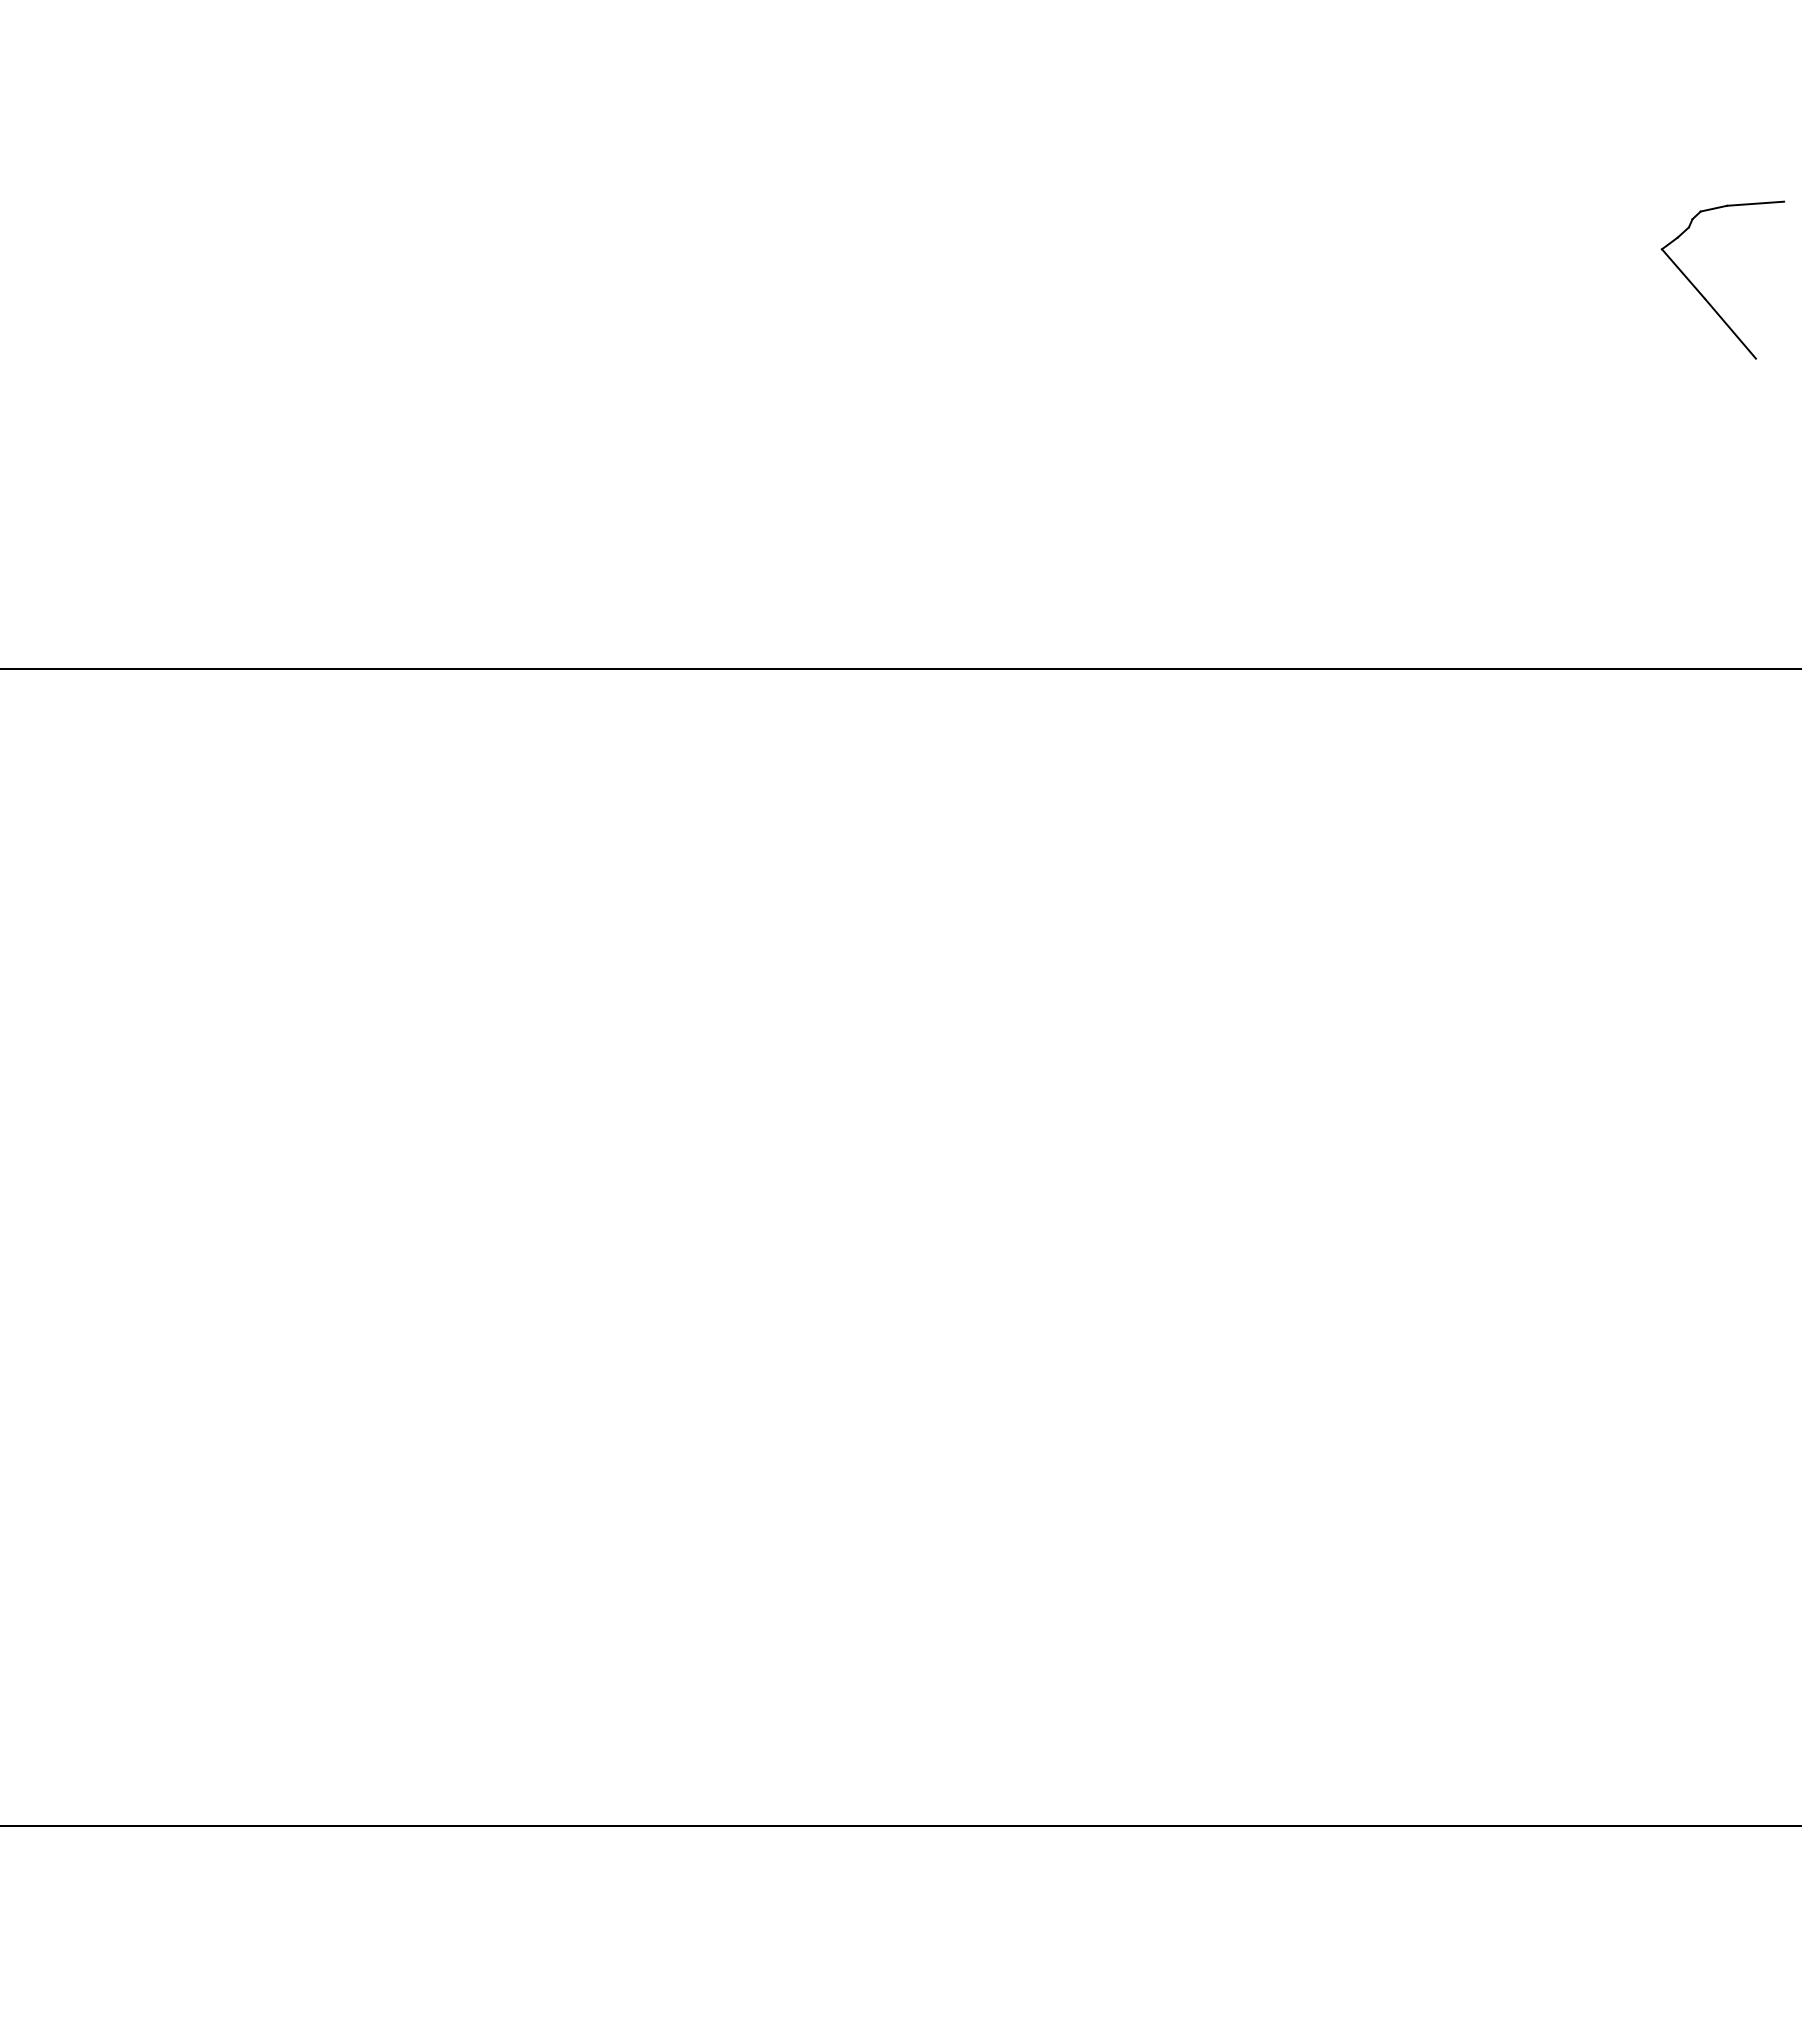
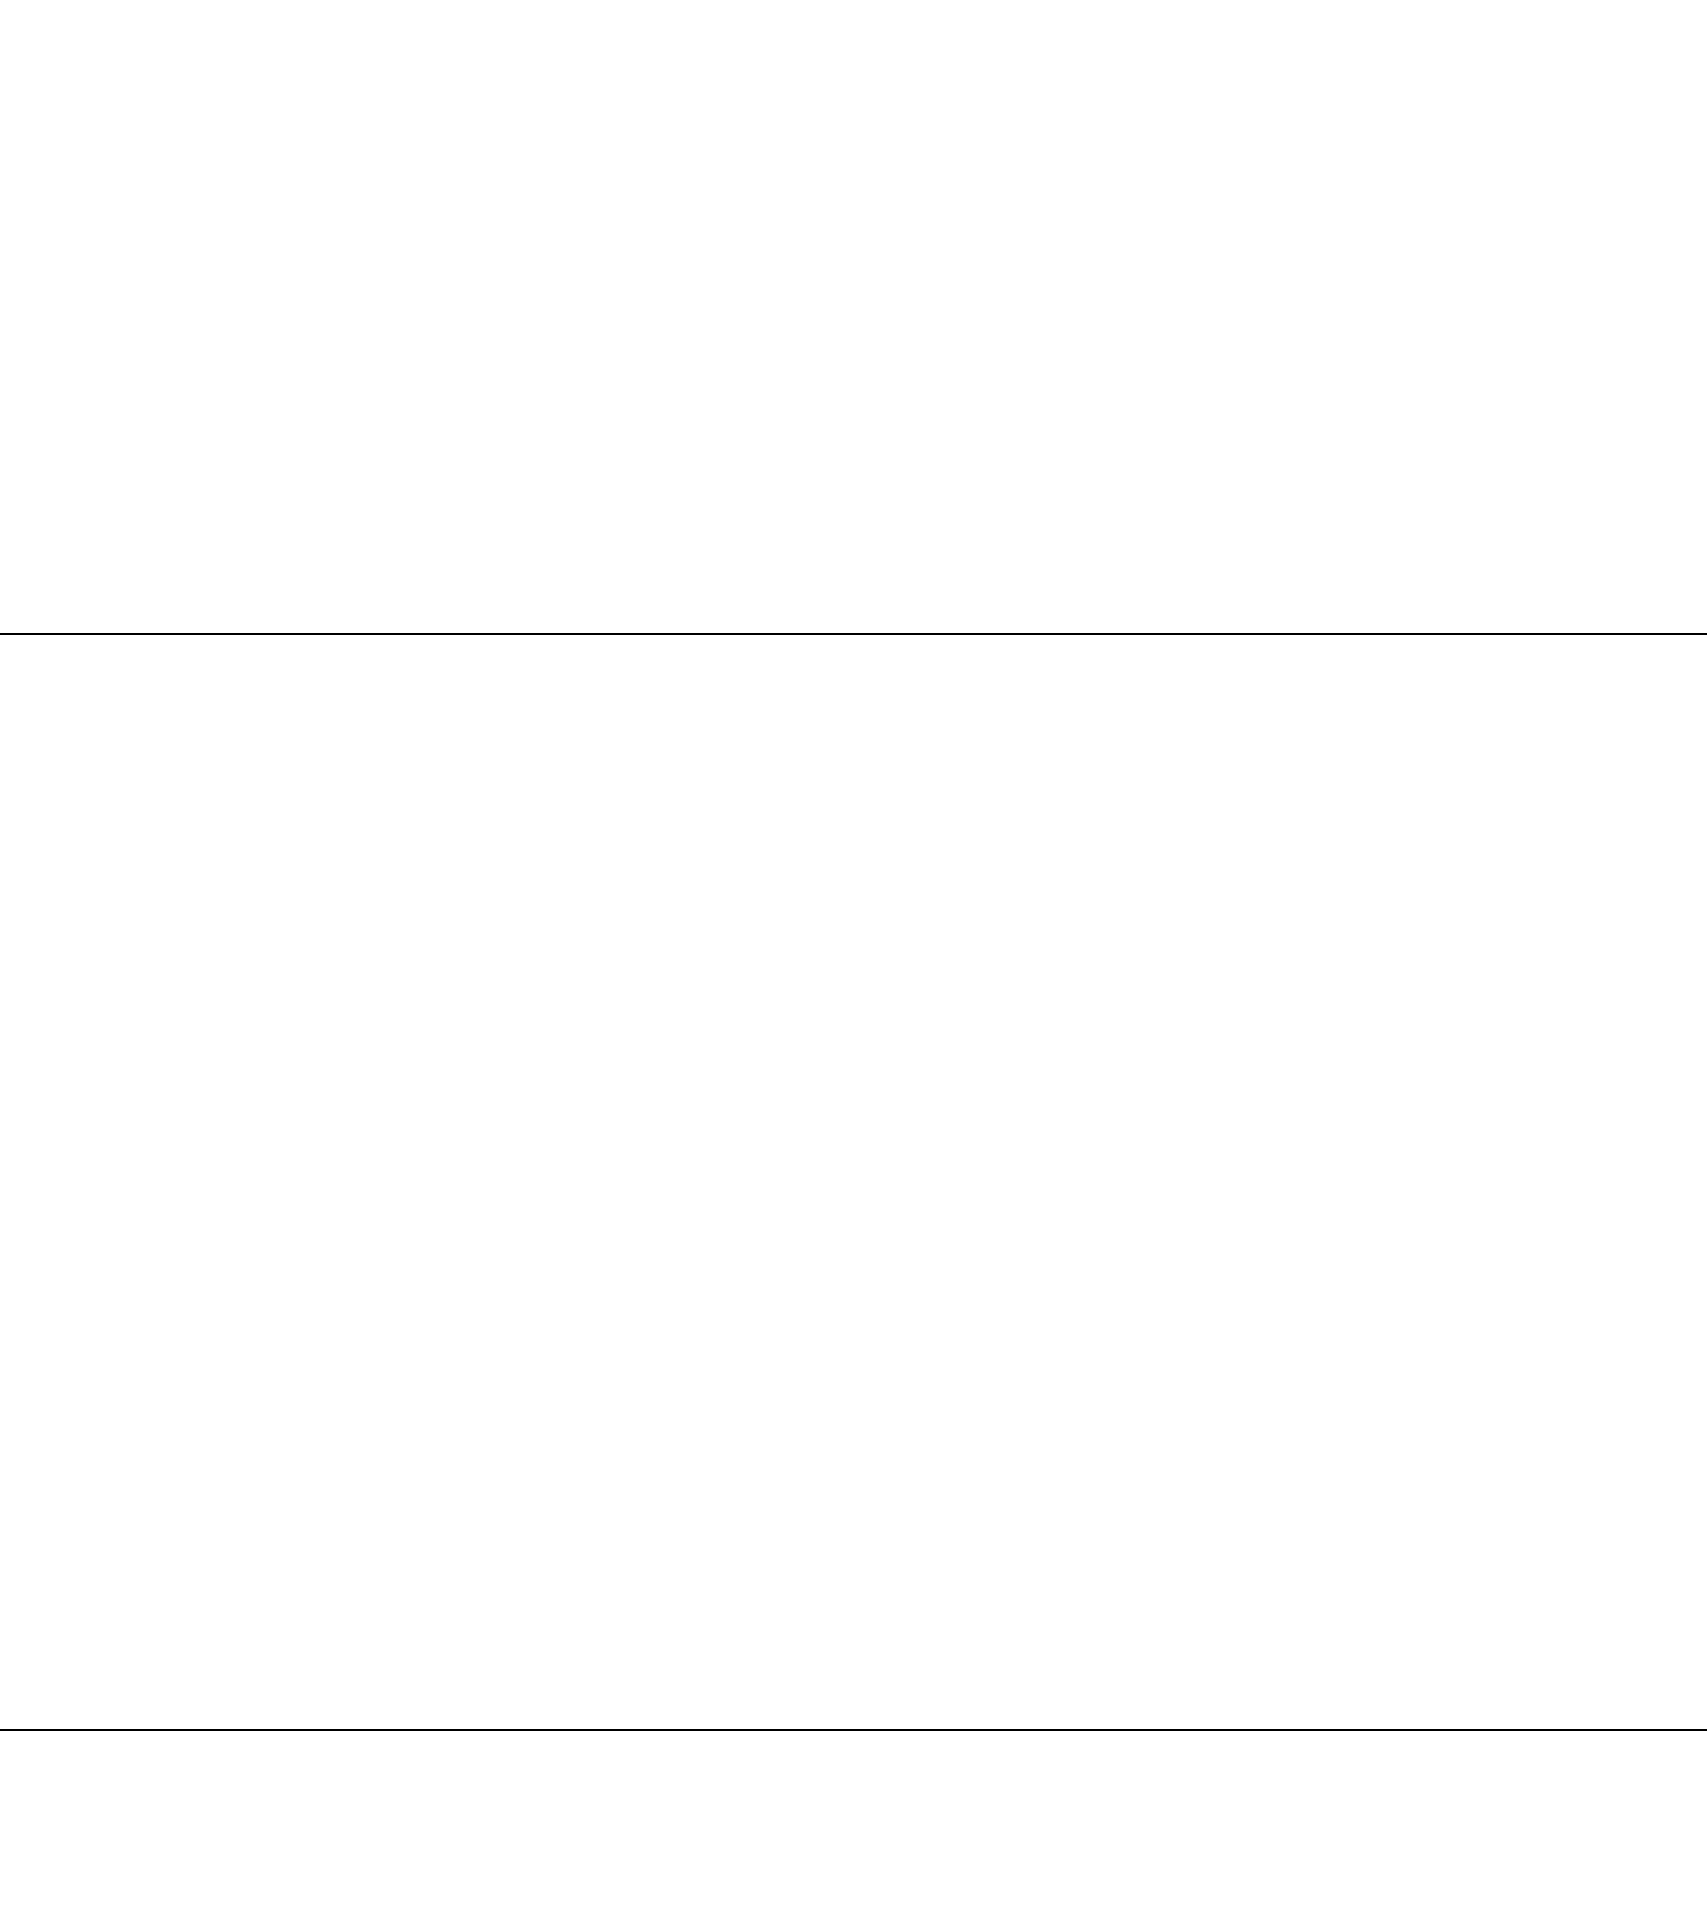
part: (1704, 296) -> (1614, 280), removed

